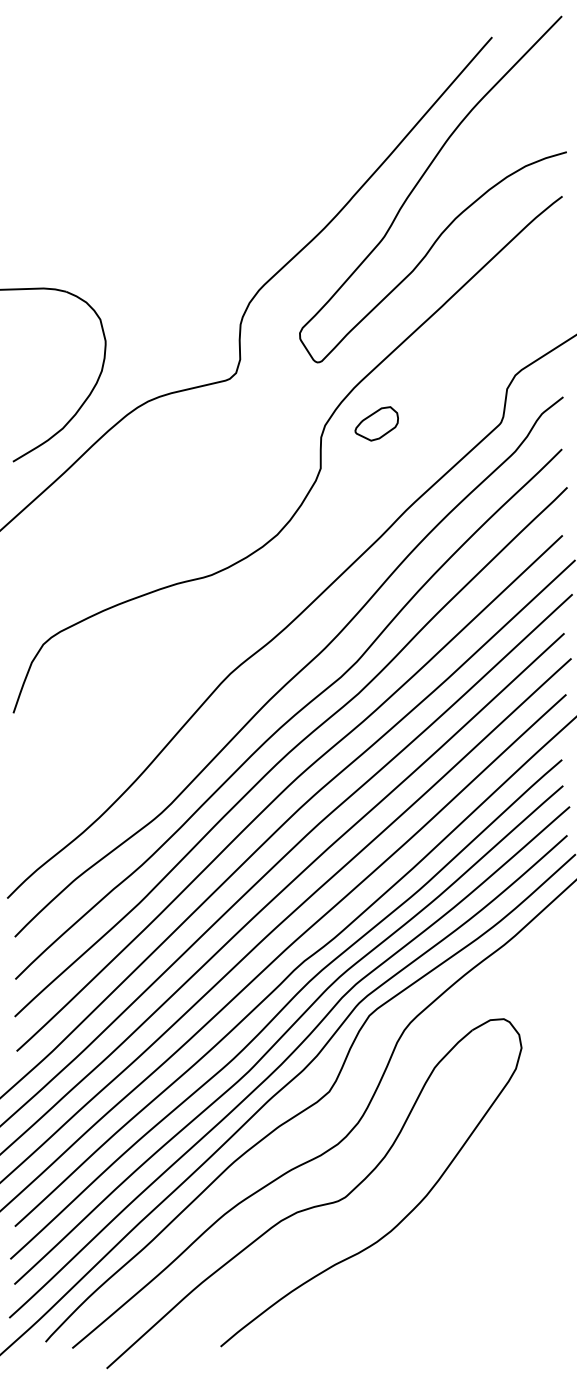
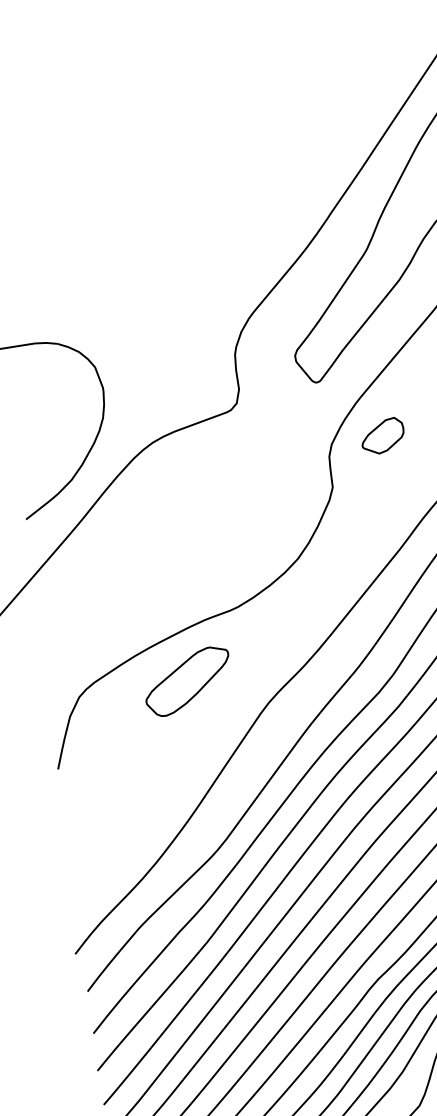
part: (152, 642) -> (187, 681), added

